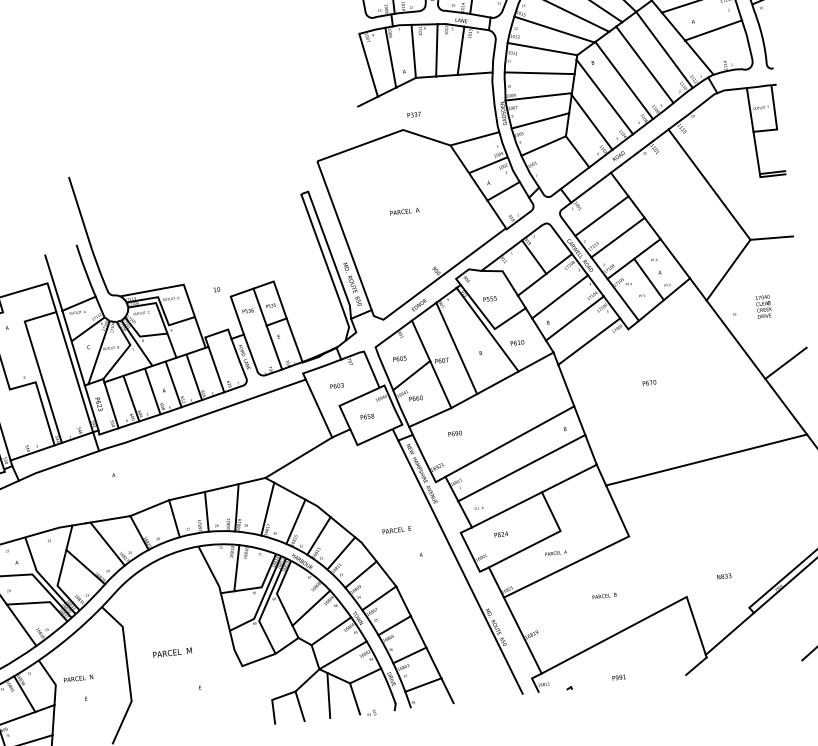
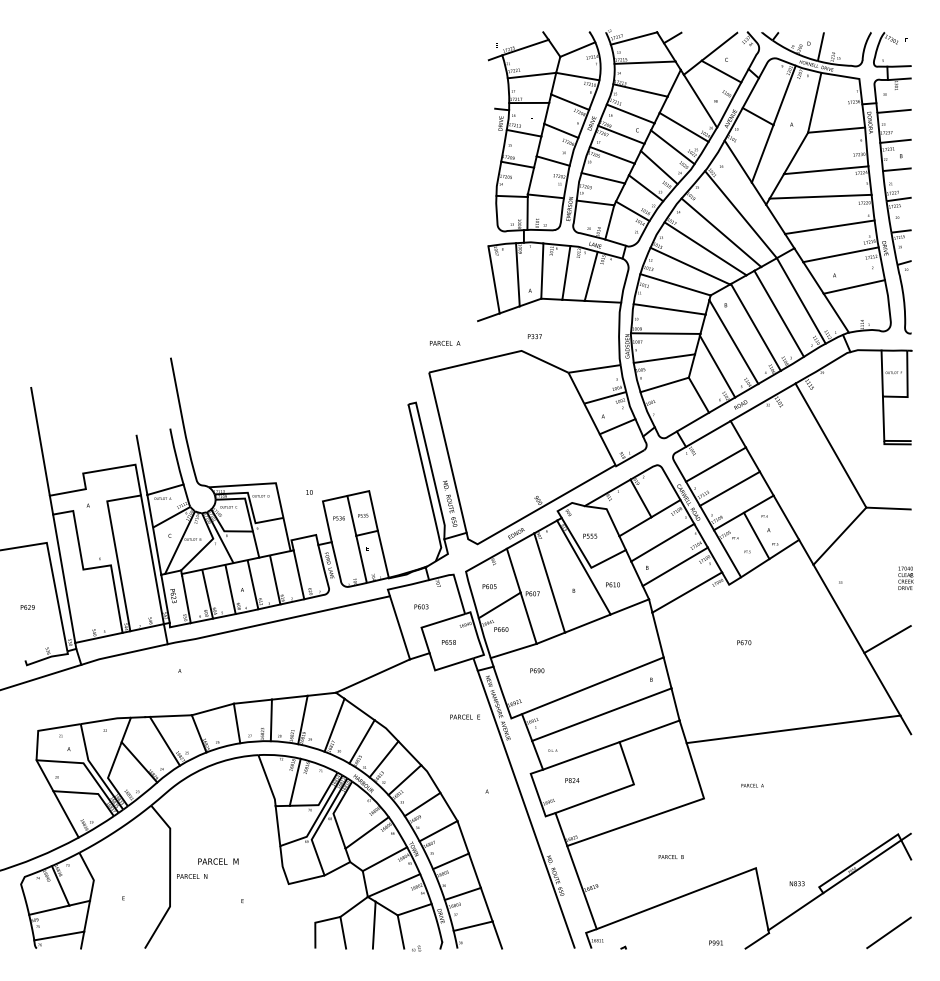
text: (405, 211) -> (445, 343), moved
text: (763, 305) -> (905, 577), moved
text: (396, 529) -> (464, 716), moved
text: (555, 553) -> (752, 785), moved
text: (723, 576) -> (796, 883), moved
text: (618, 677) -> (715, 942), moved
text: (78, 678) -> (192, 876), moved

